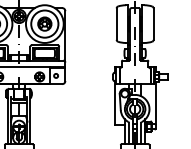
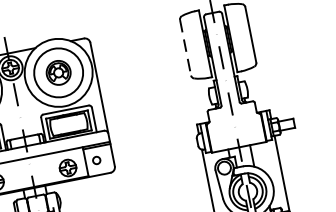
line: (116, 24) -> (185, 48), solid -> dashed

